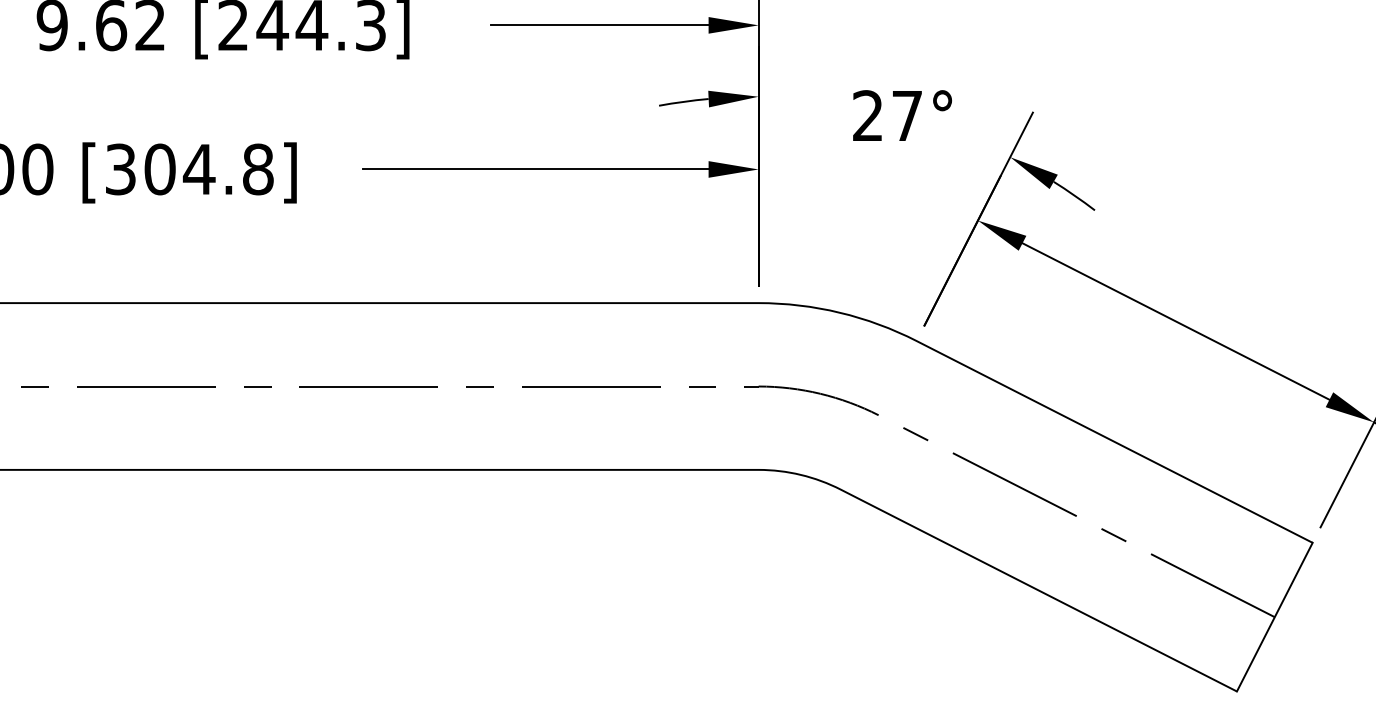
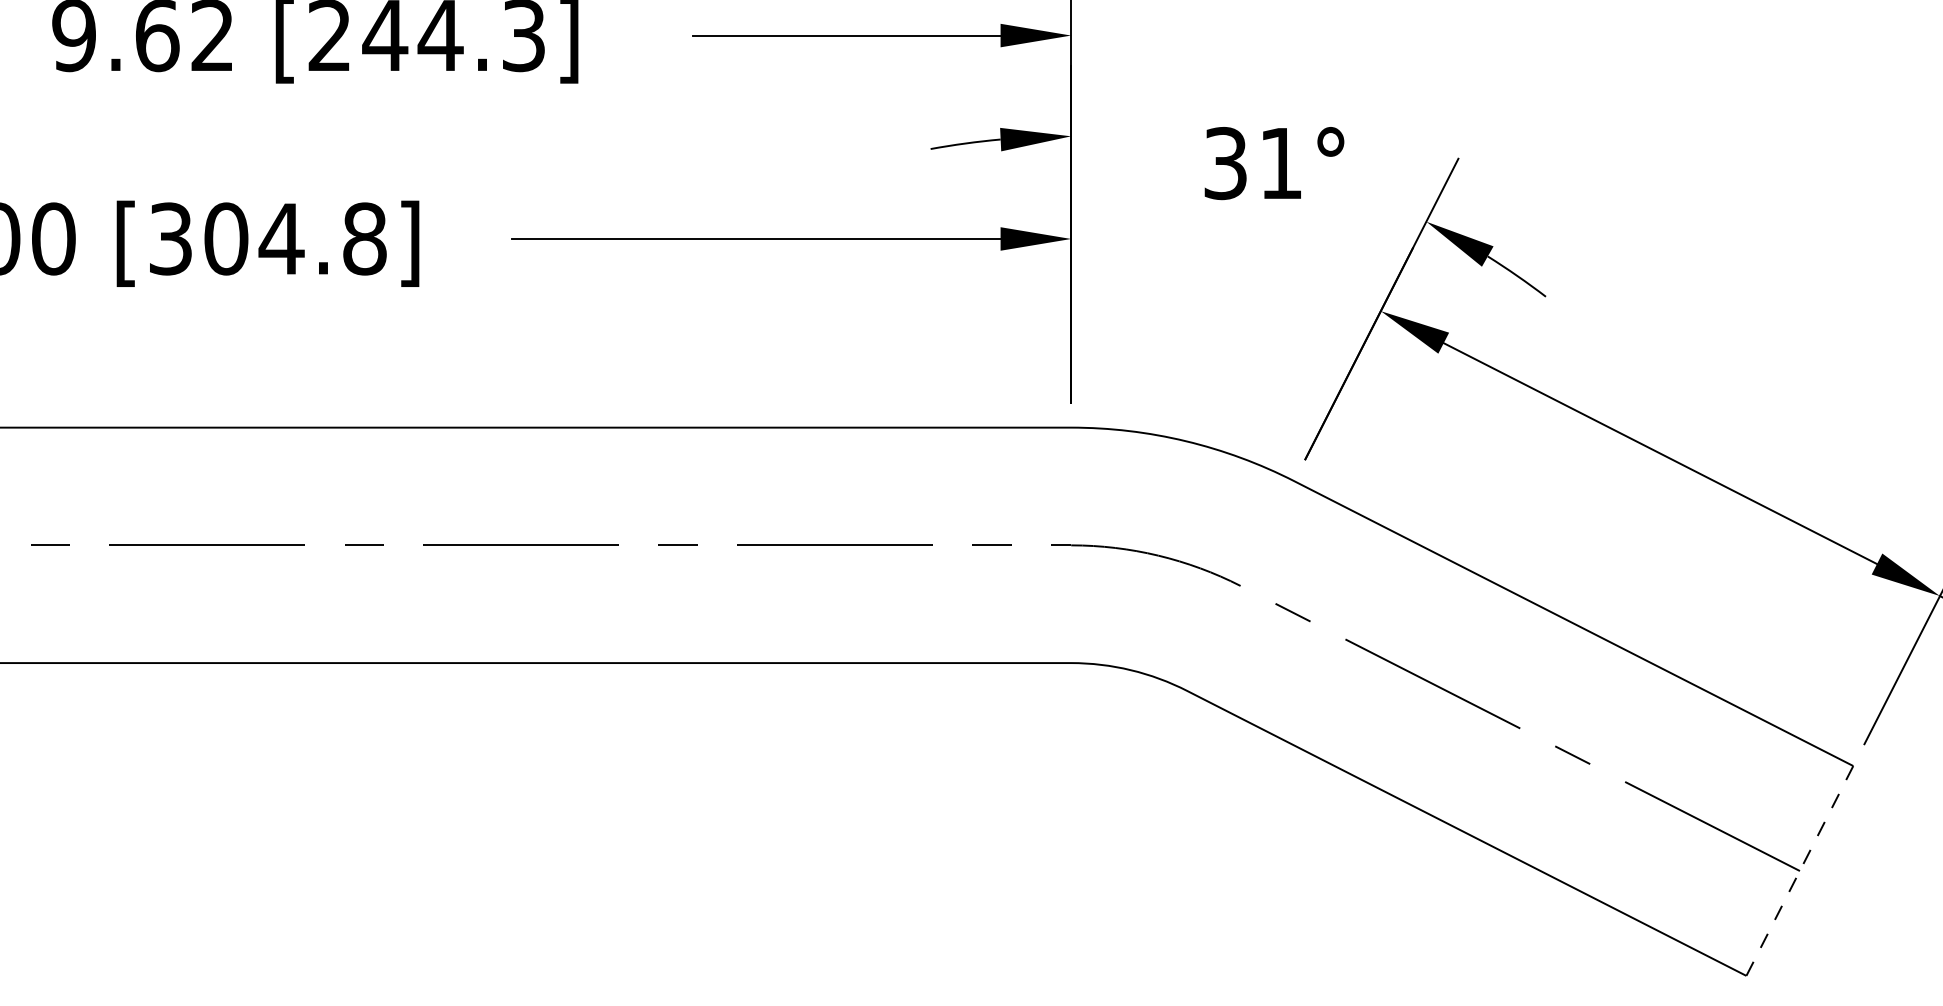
text: (887, 115) -> (1252, 163), 27° -> 31°
line: (1274, 616) -> (1799, 870), solid -> dashed

